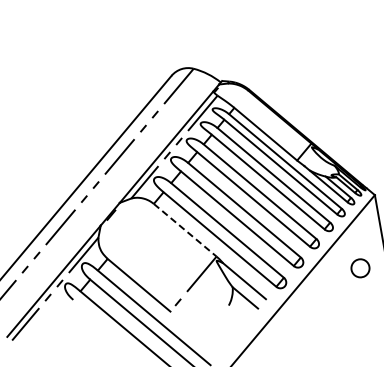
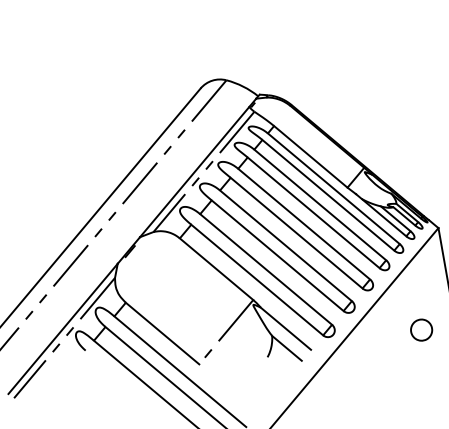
line: (185, 230) -> (216, 269), dashed -> solid
part: (360, 268) -> (421, 330), moved

